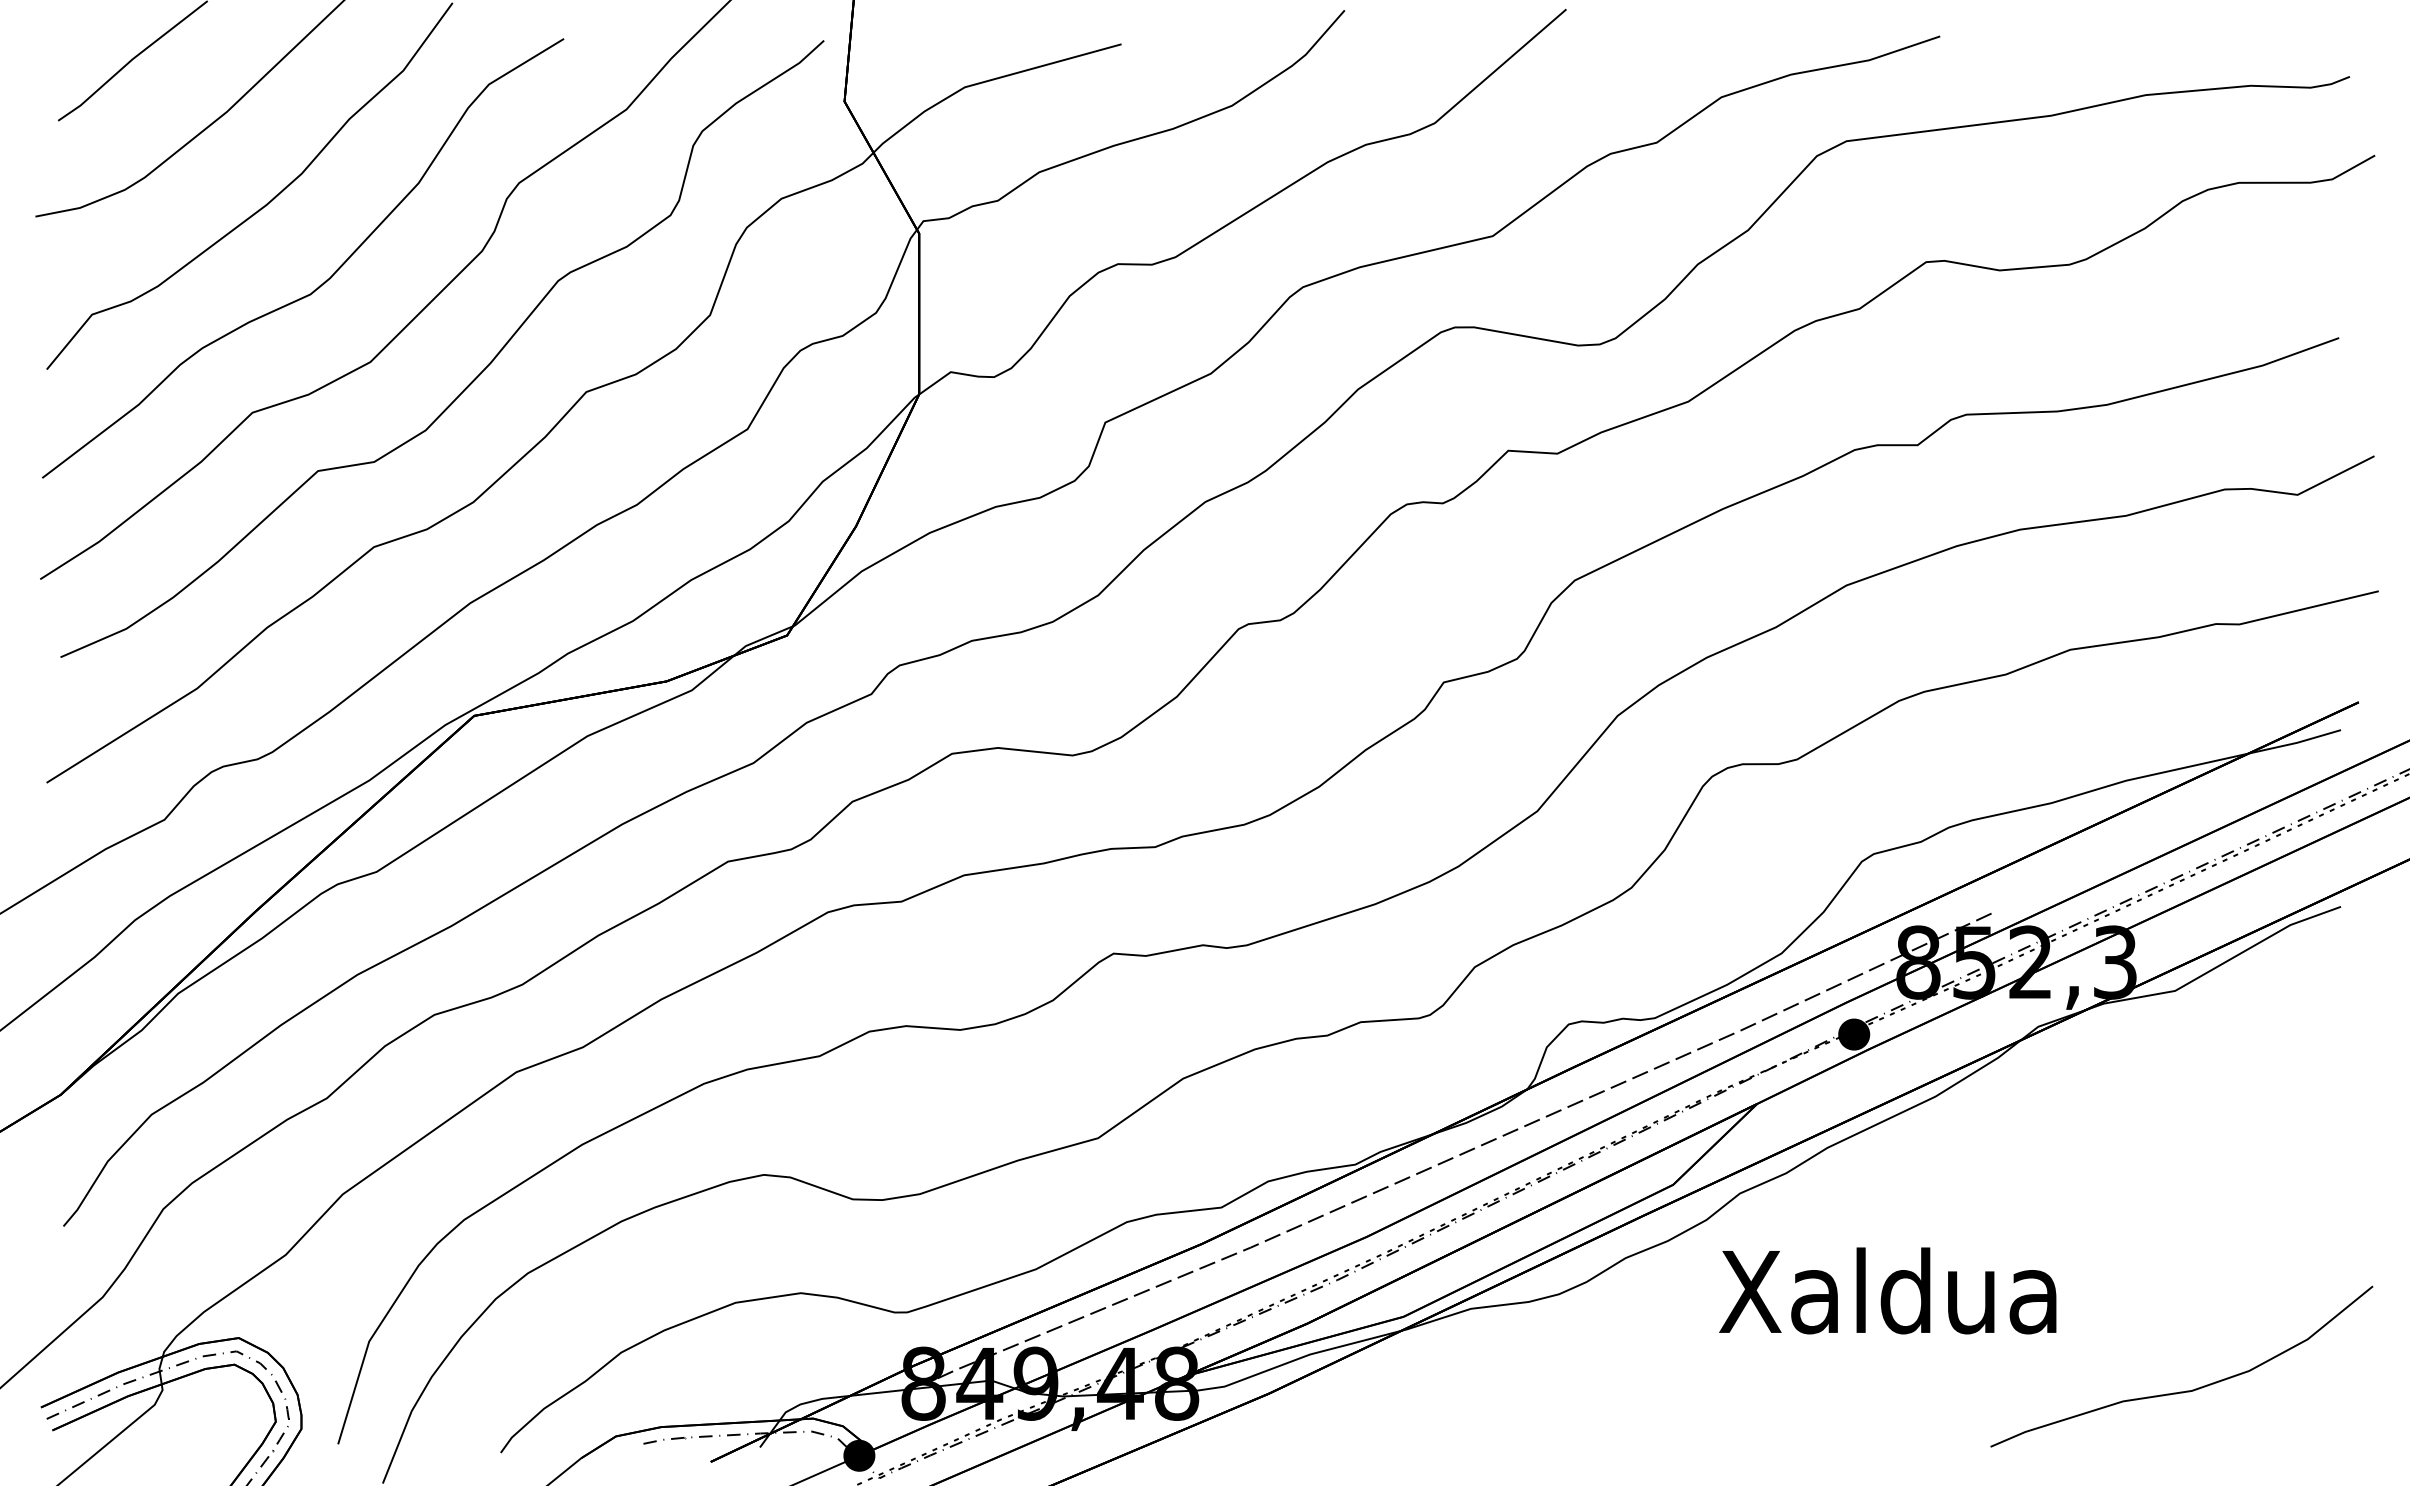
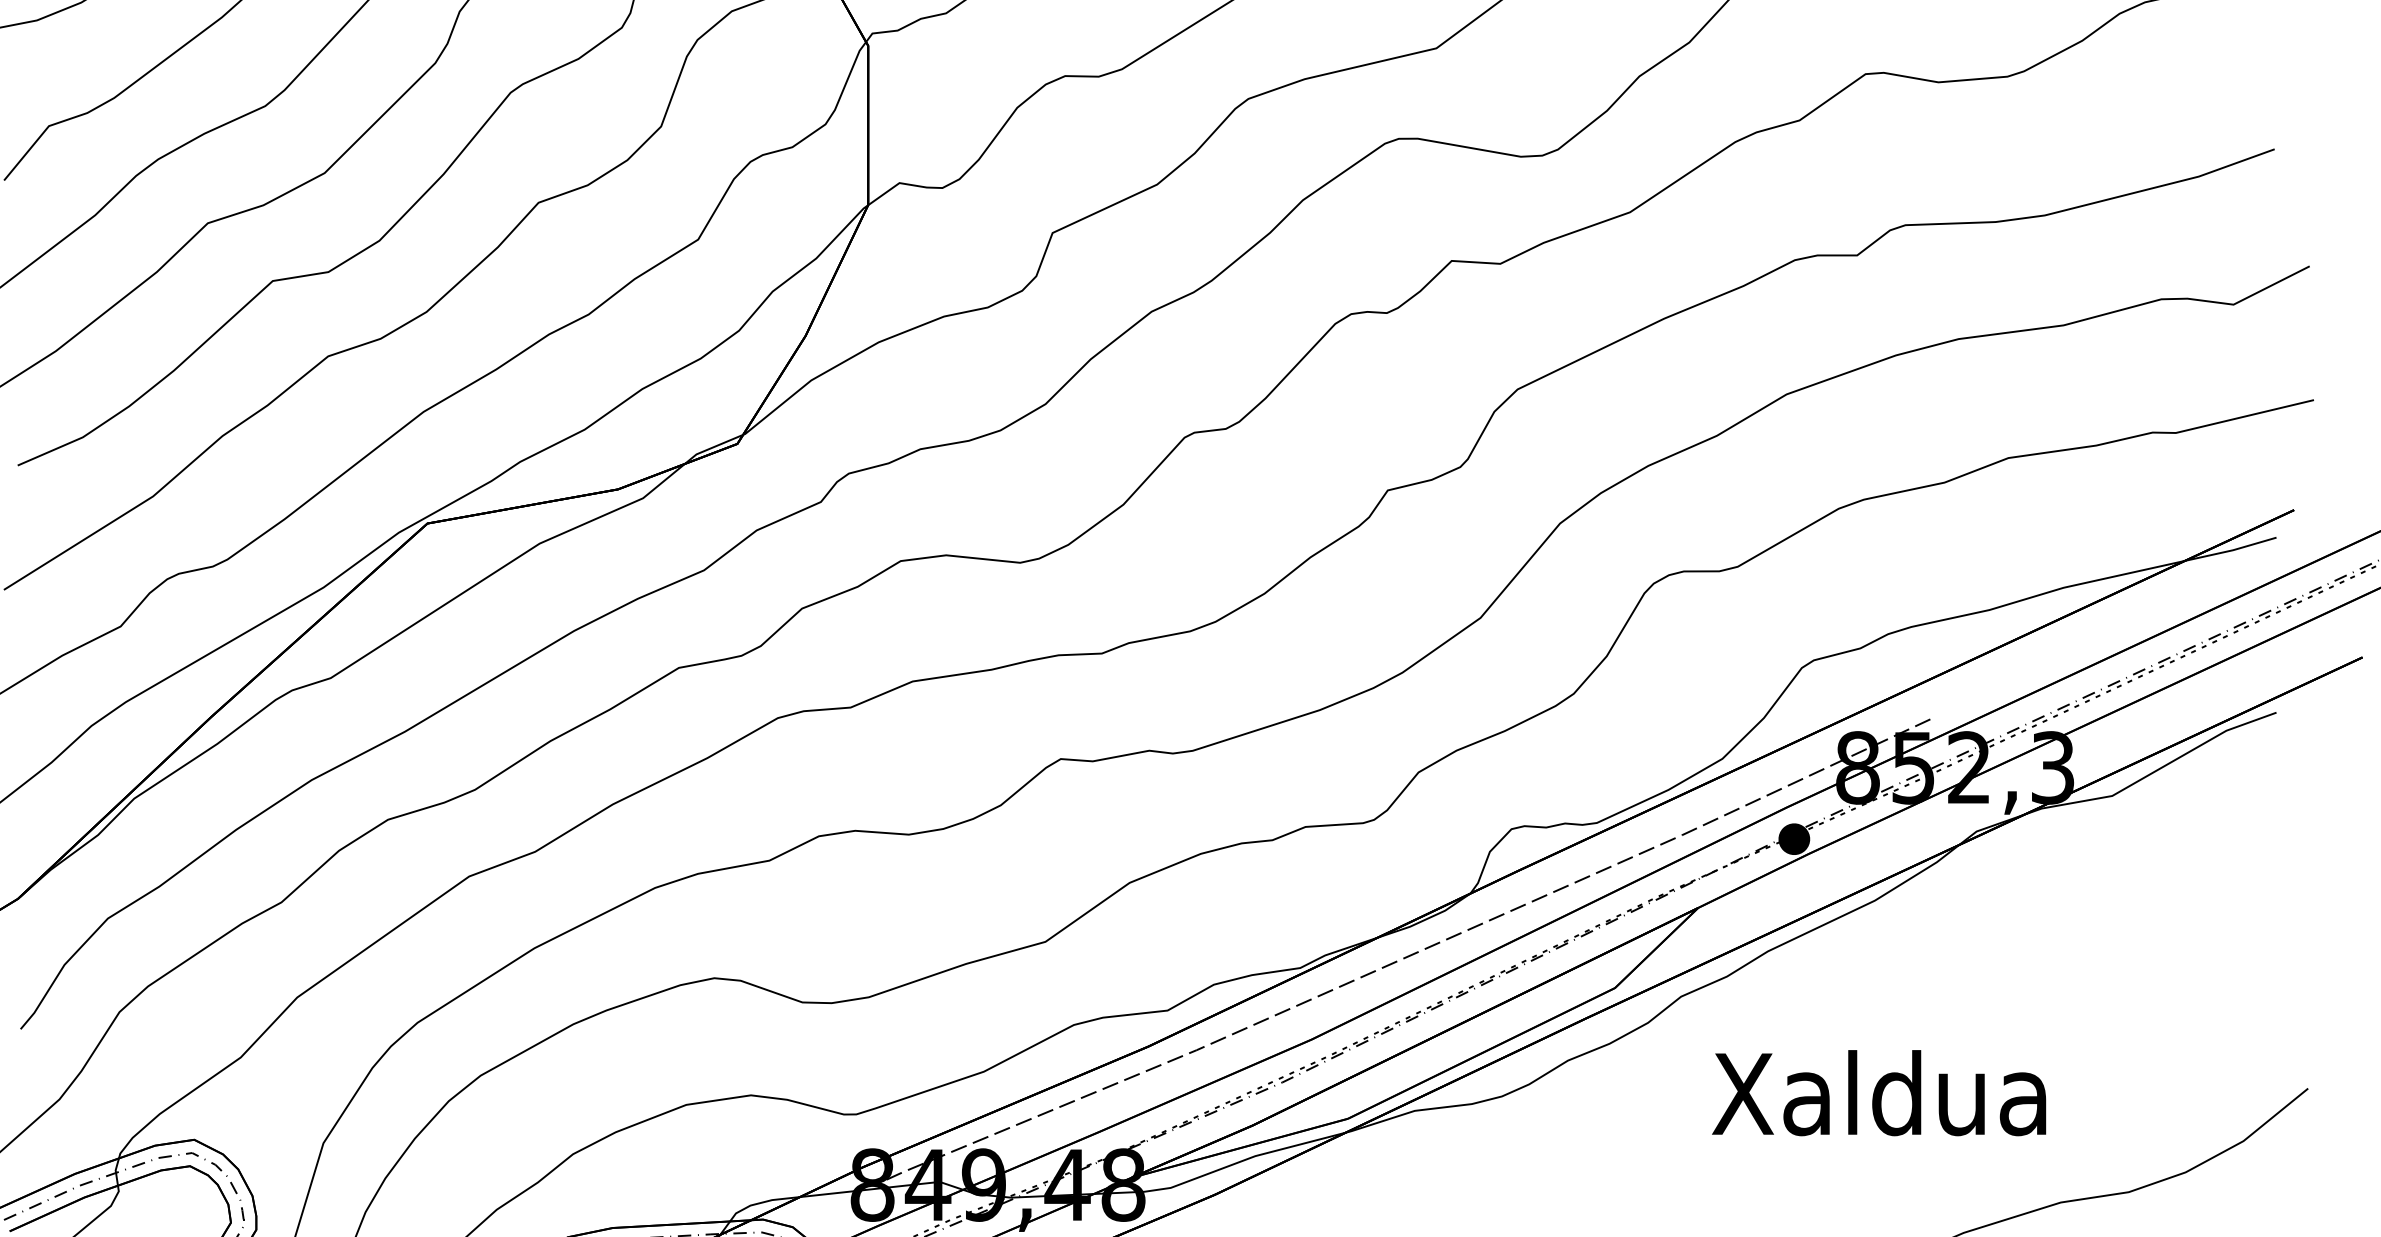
text: (1887, 1290) -> (1878, 1092), moved

